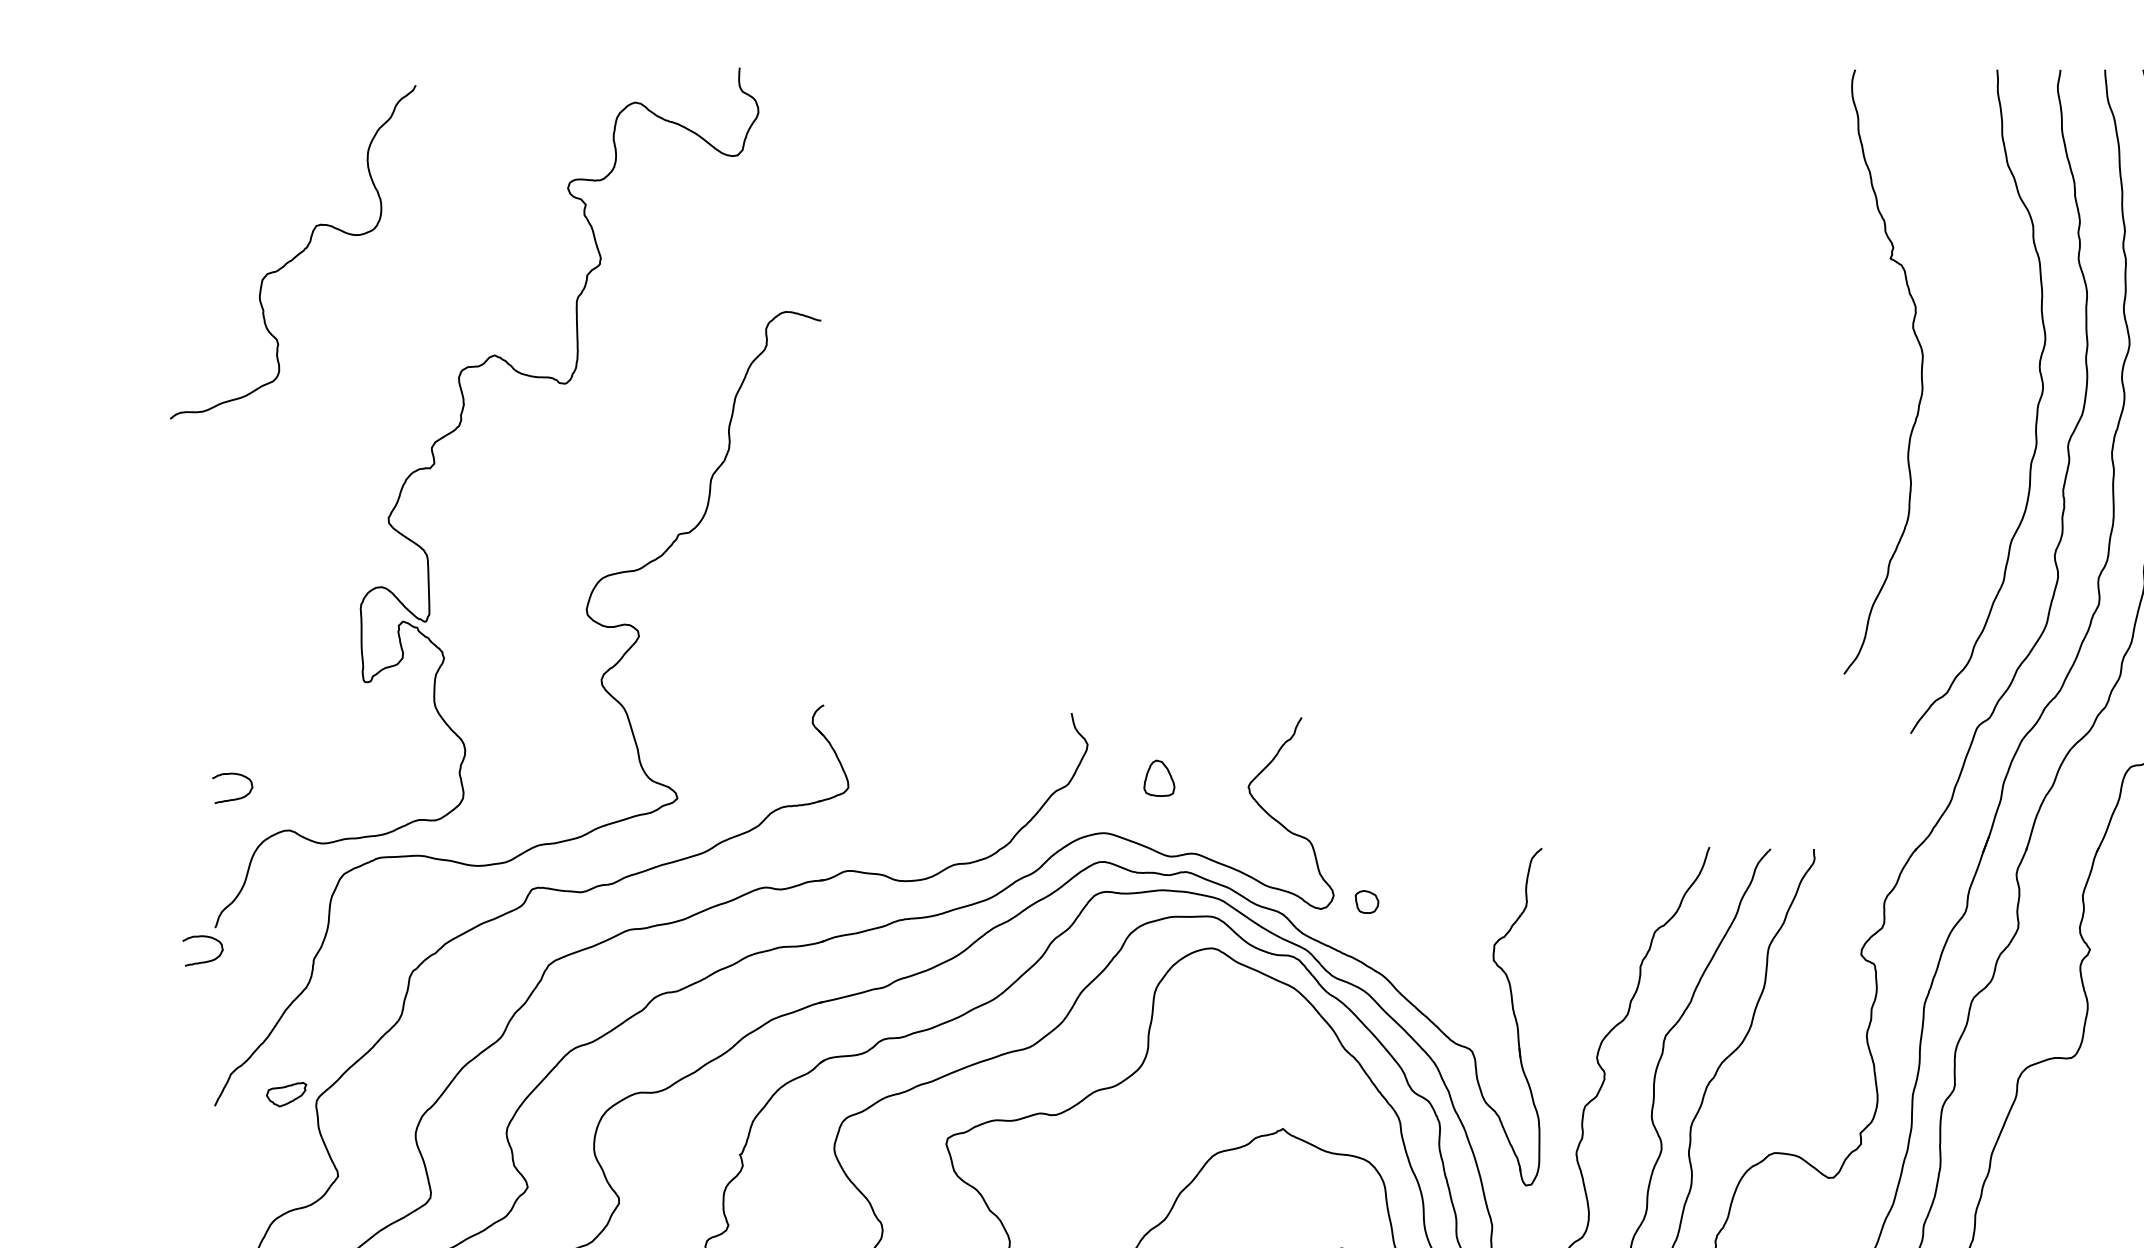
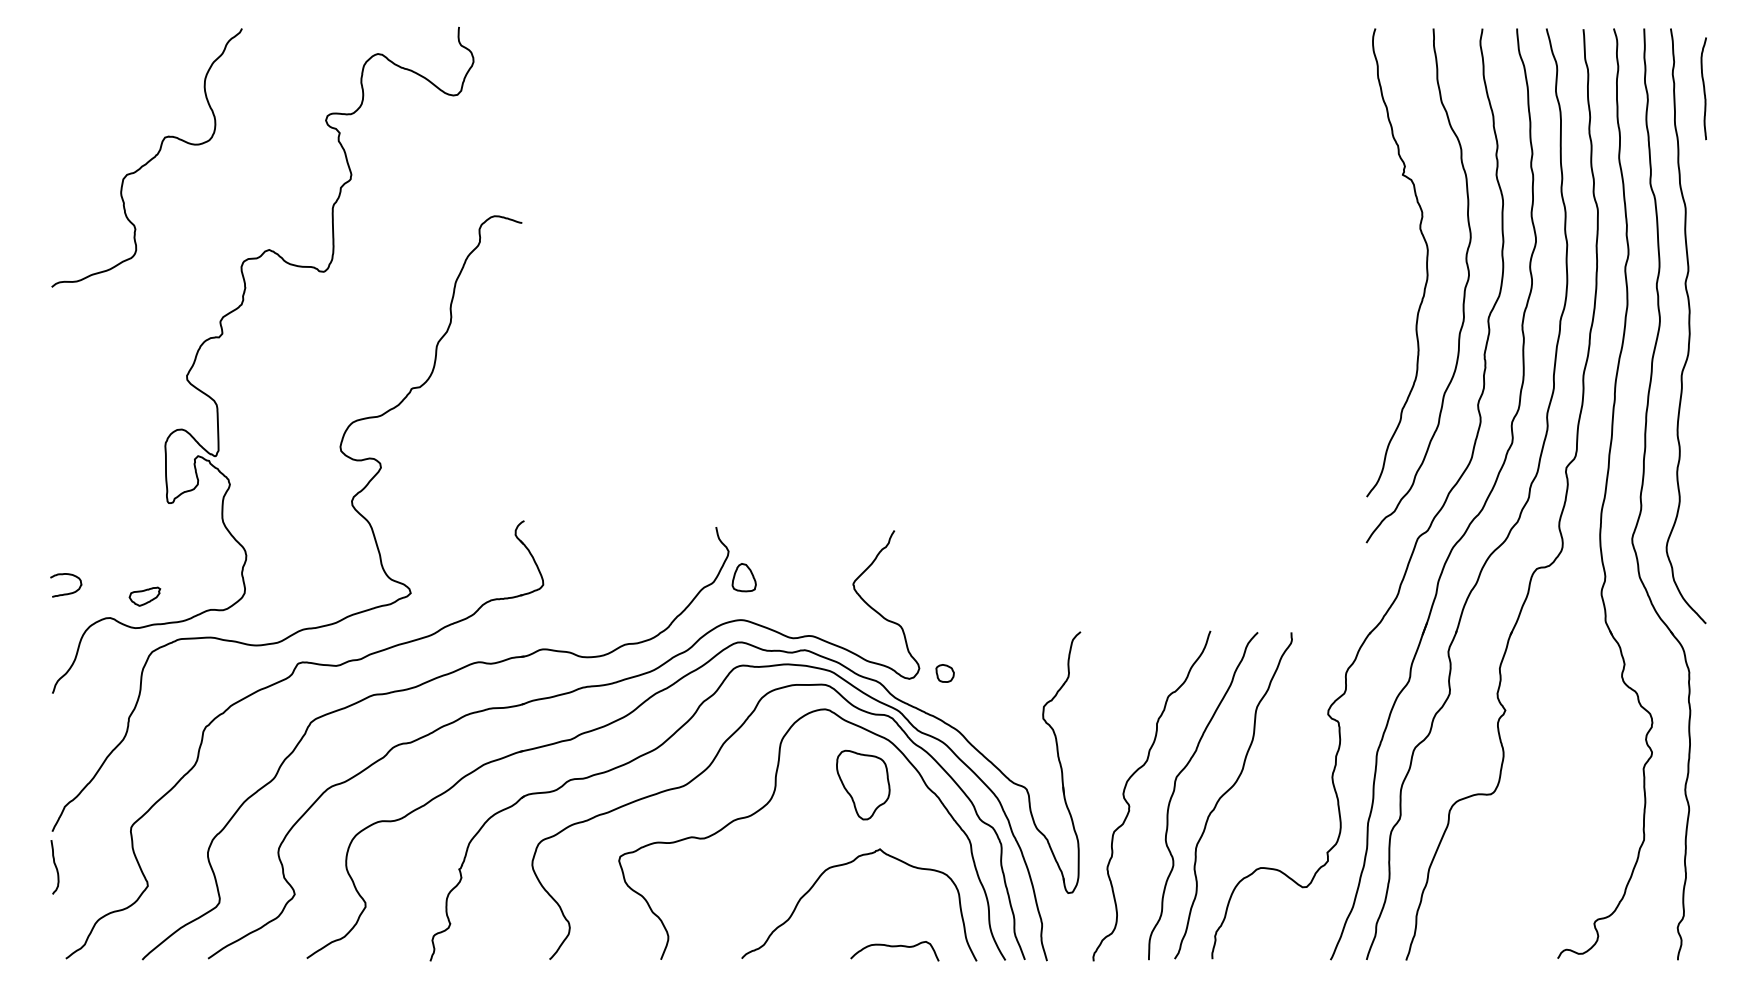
curve: (296, 254) -> (149, 159), moved
curve: (1921, 371) -> (1426, 262), moved
part: (1158, 778) -> (743, 577), moved
curve: (207, 960) -> (46, 718), removed
part: (1261, 1045) -> (863, 784), added
part: (286, 1094) -> (144, 596), moved
curve: (218, 1152) -> (55, 867), added

